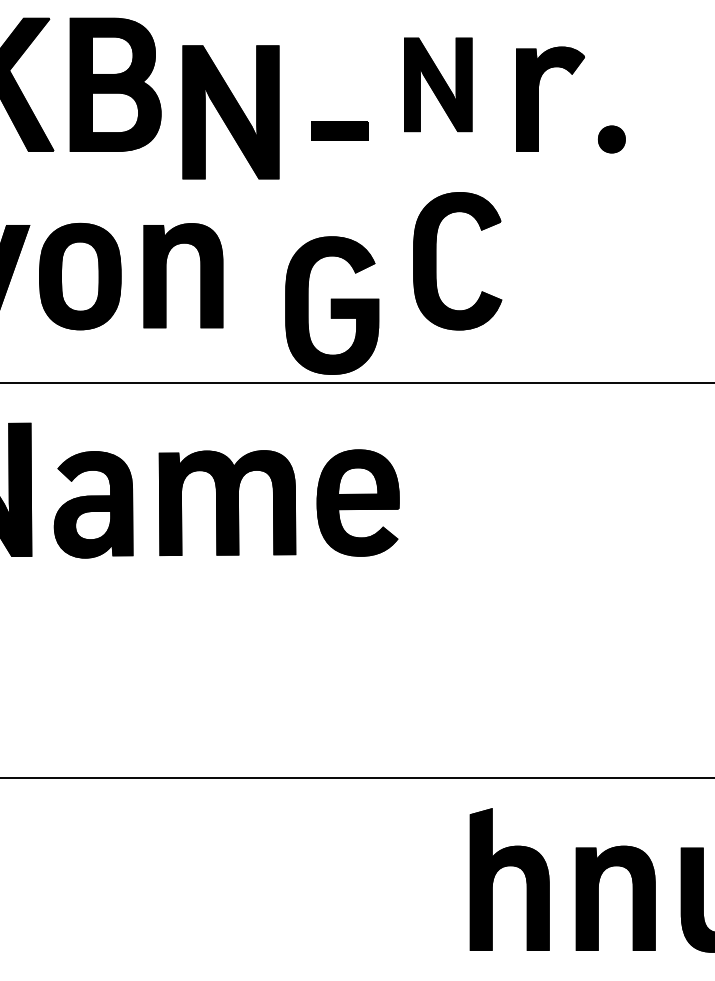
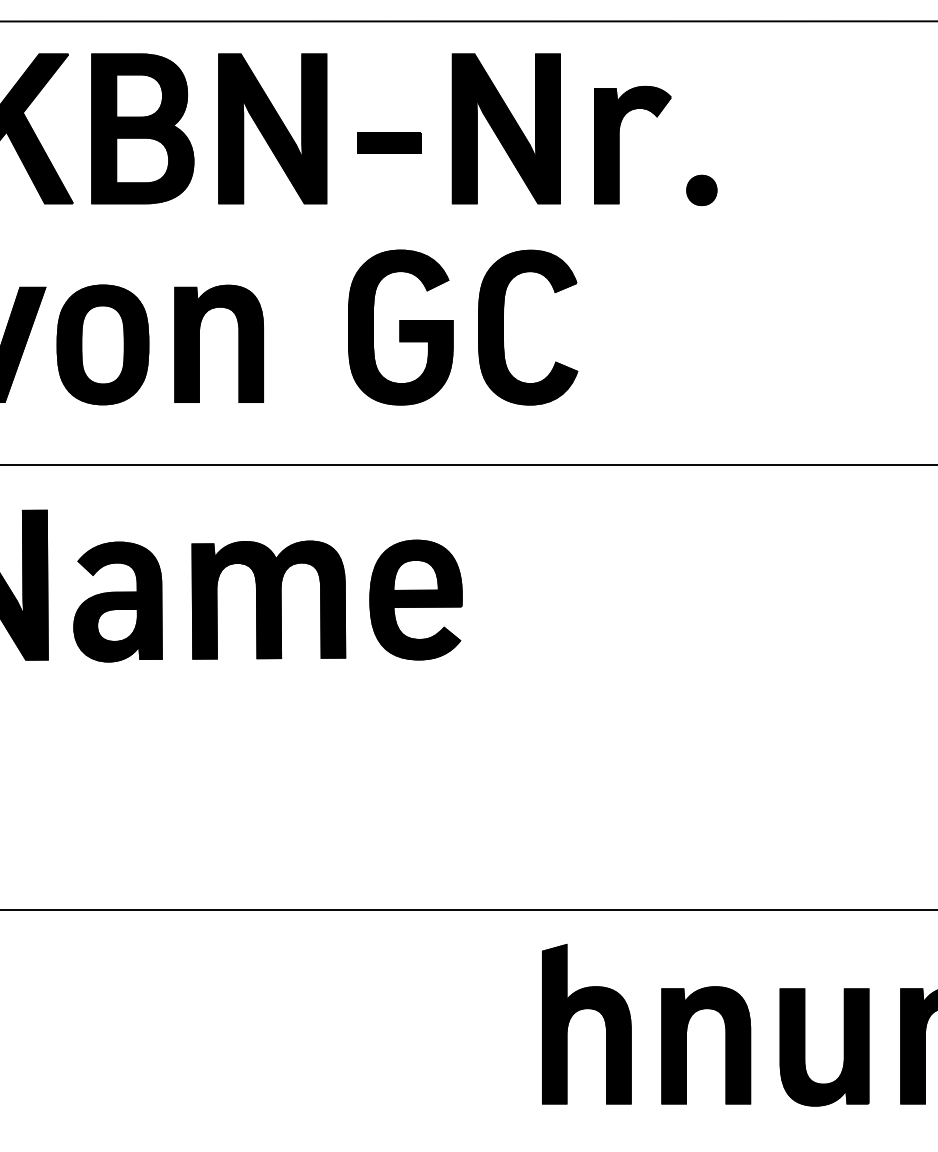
part: (437, 84) -> (505, 128), size x1.43
part: (230, 112) -> (272, 128), moved
part: (339, 130) -> (389, 142), moved
part: (331, 305) -> (400, 327), moved

